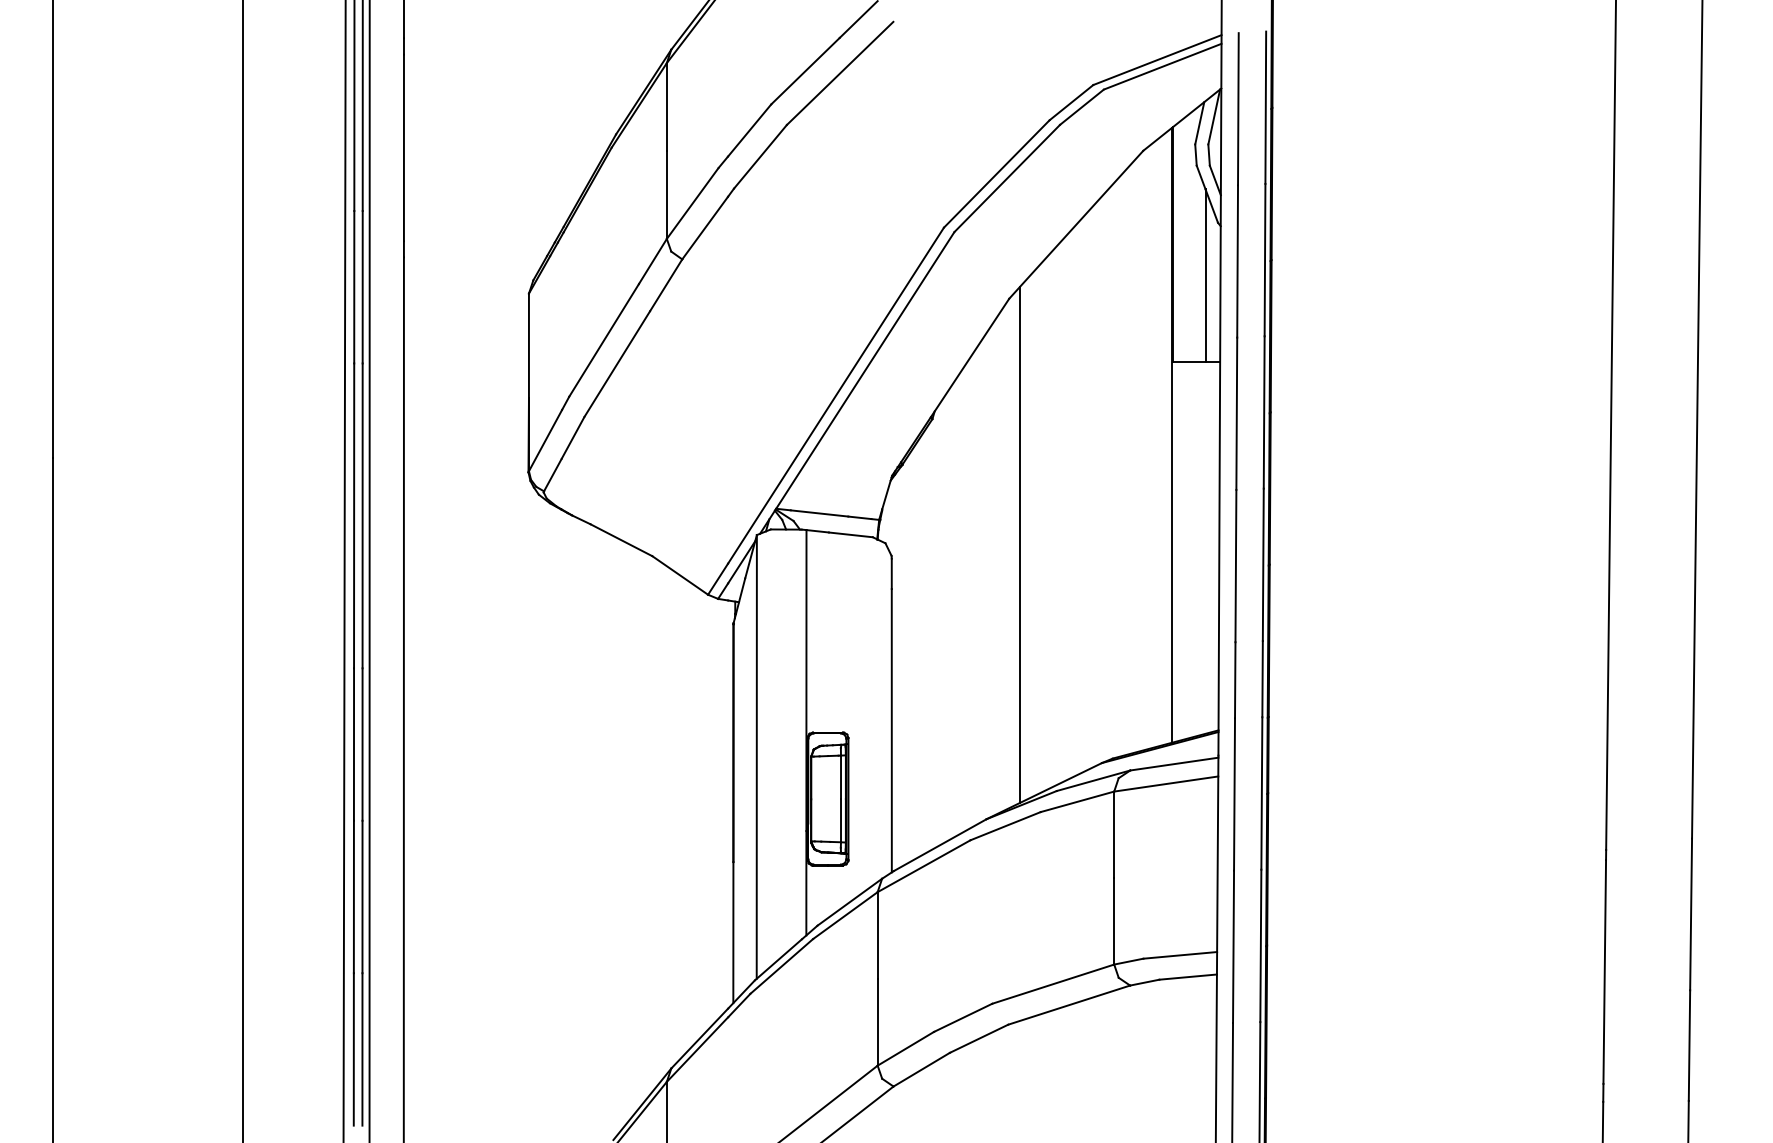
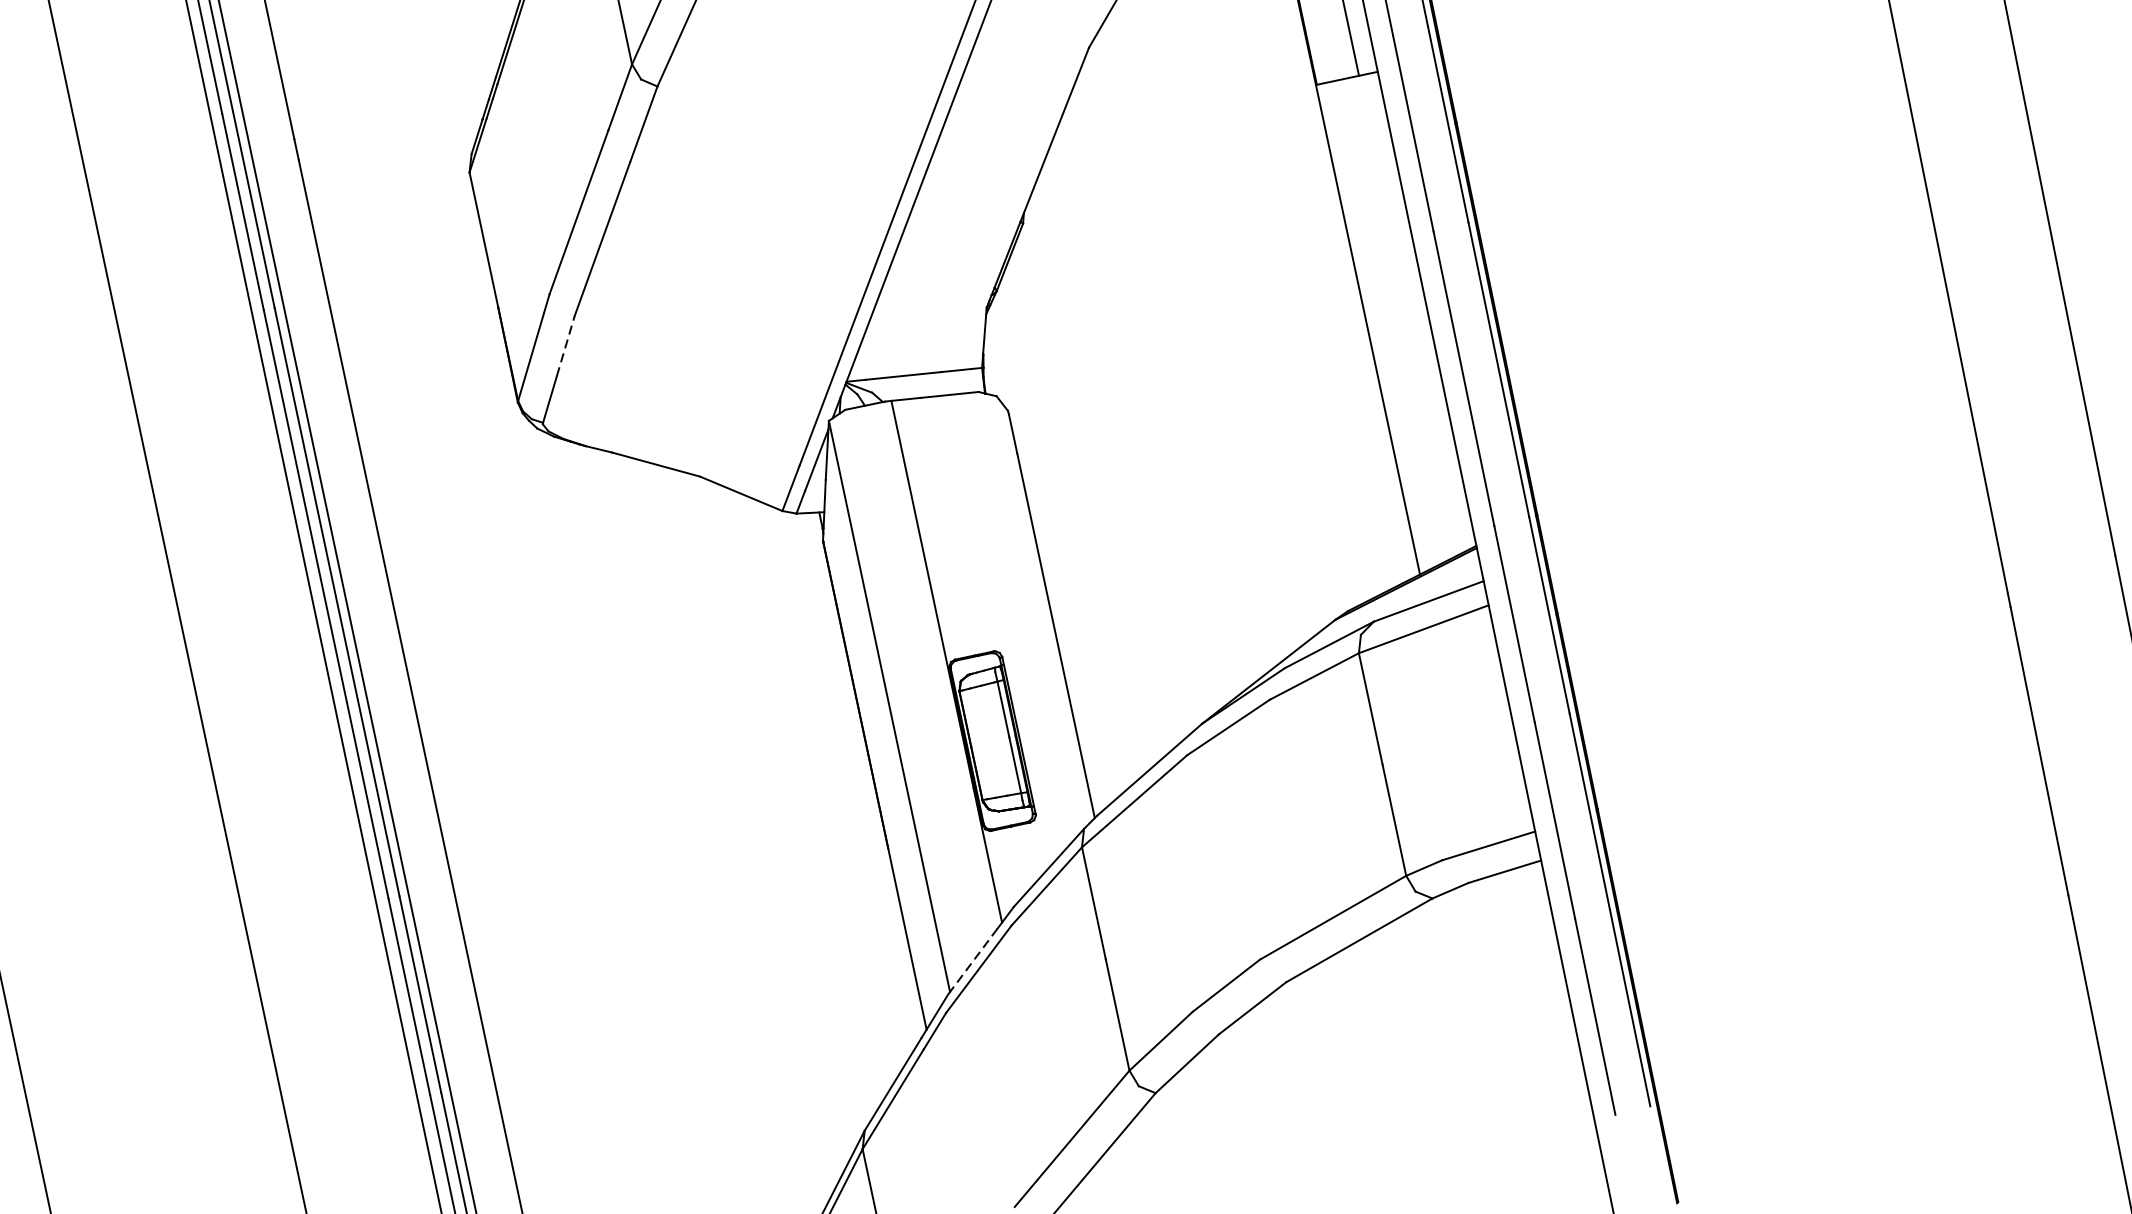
line: (573, 437) -> (566, 345), solid -> dashed
line: (1019, 545) -> (1169, 362), removed
line: (778, 960) -> (973, 962), solid -> dashed

